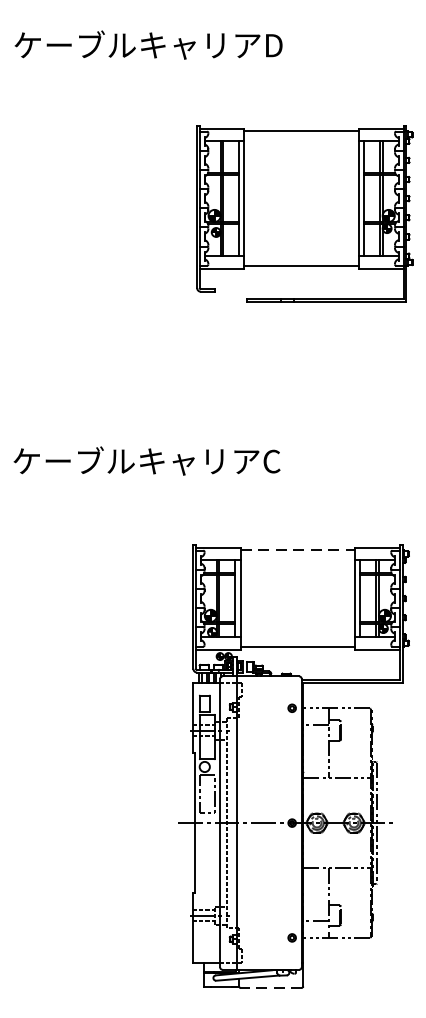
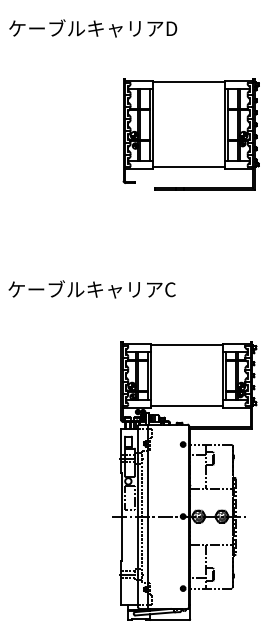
line: (299, 550) -> (187, 345), dashed -> solid
line: (270, 987) -> (169, 619), dashed -> solid

